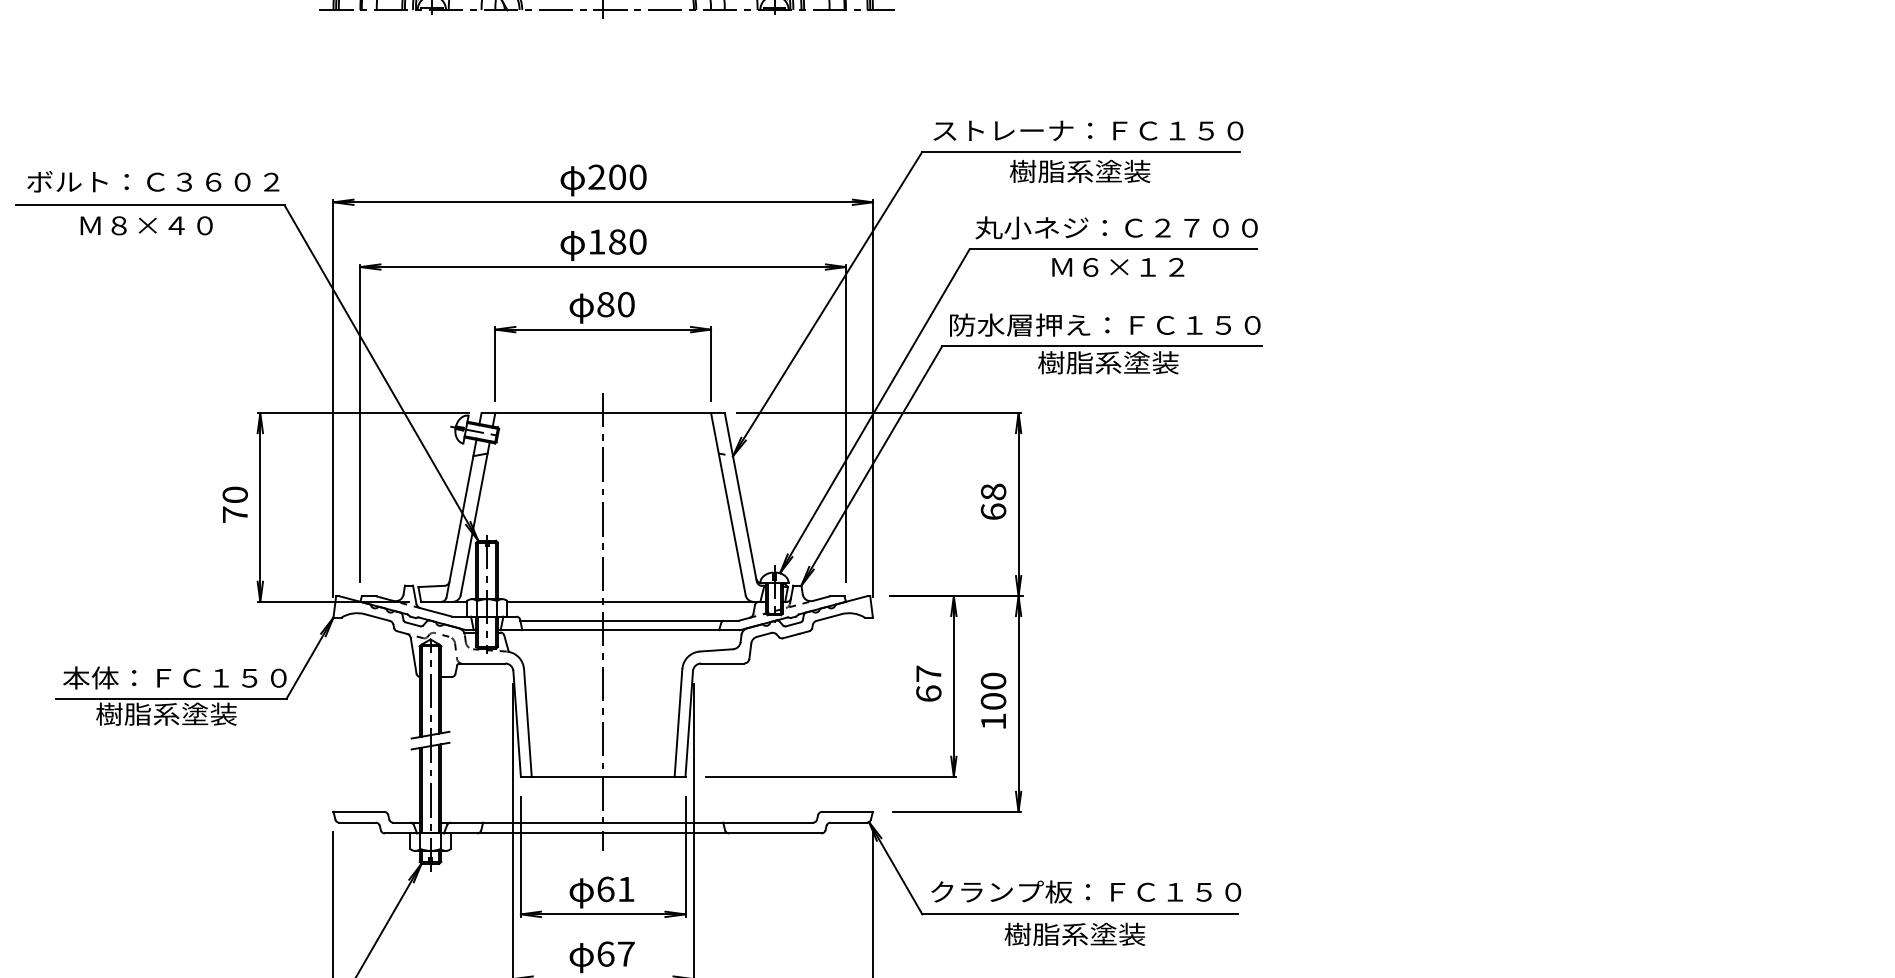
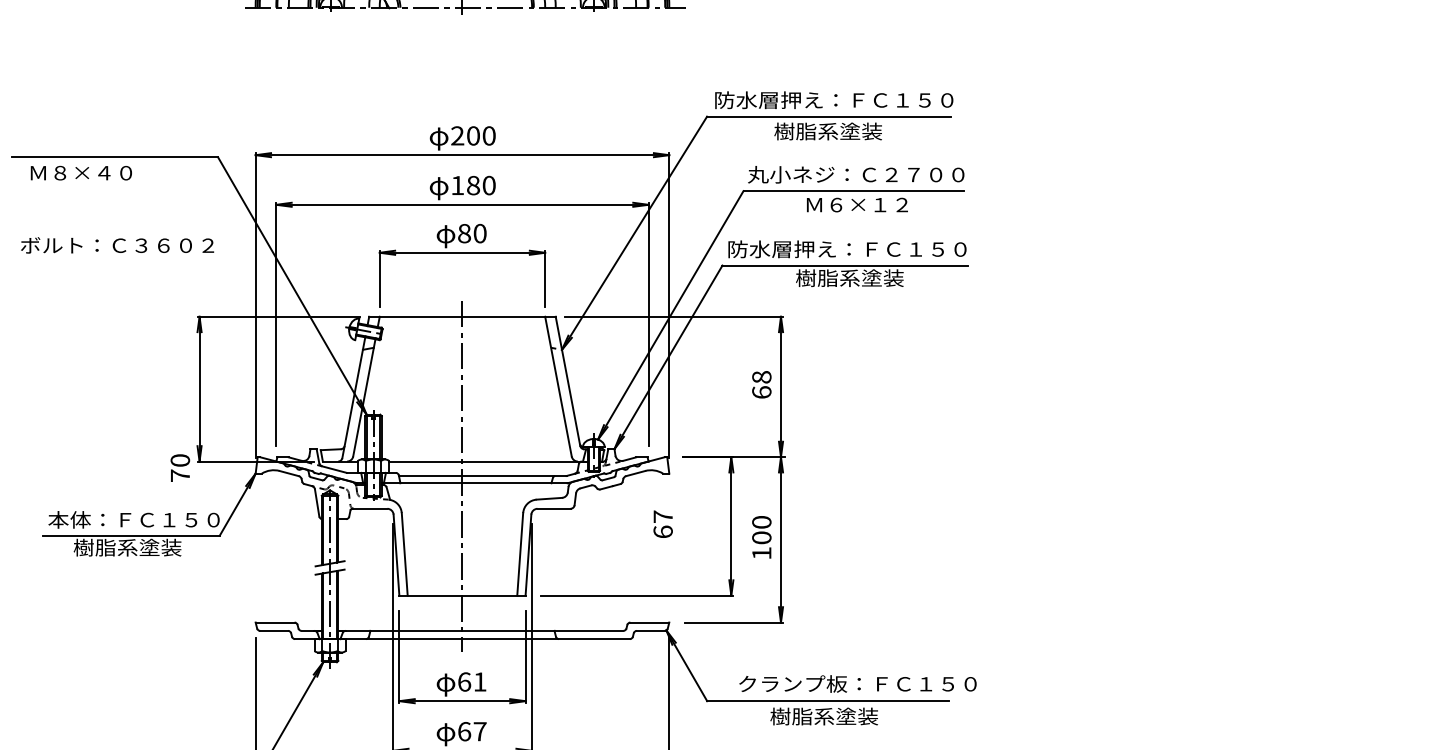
text: (1002, 131) -> (768, 100), ストレーナ：ＦＣ１５０ -> 防水層押え：ＦＣ１５０
text: (153, 181) -> (117, 245), moved
text: (145, 224) -> (80, 172), moved
text: (235, 503) -> (180, 467), moved
text: (927, 682) -> (662, 523), moved
text: (1085, 891) -> (857, 683), moved

